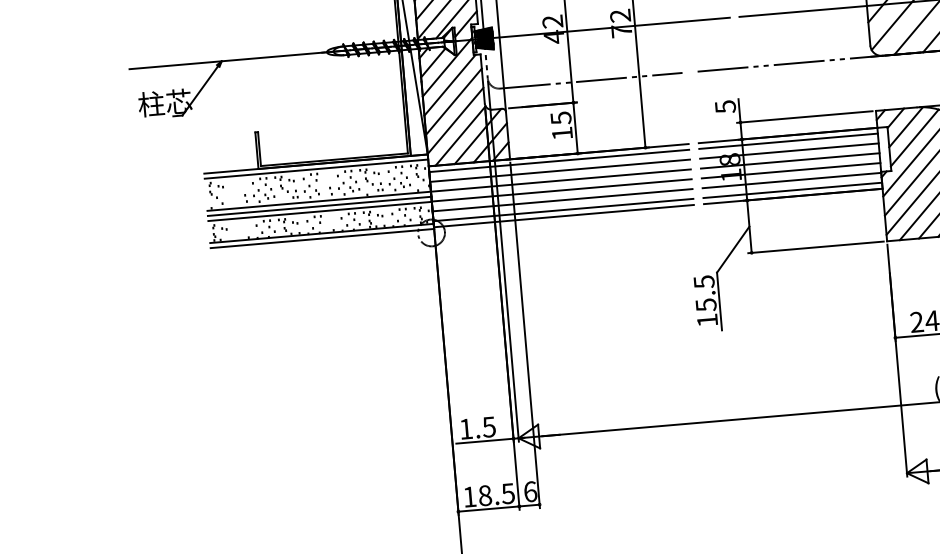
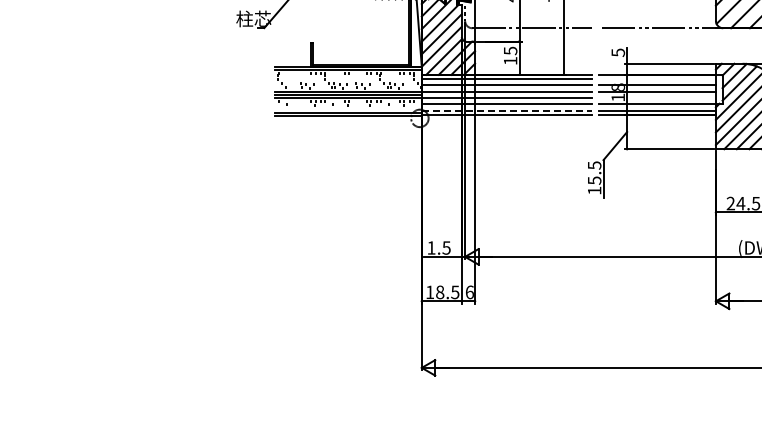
line: (787, 141) -> (656, 78), removed
line: (789, 170) -> (656, 97), removed
line: (564, 209) -> (507, 110), solid -> dashed

